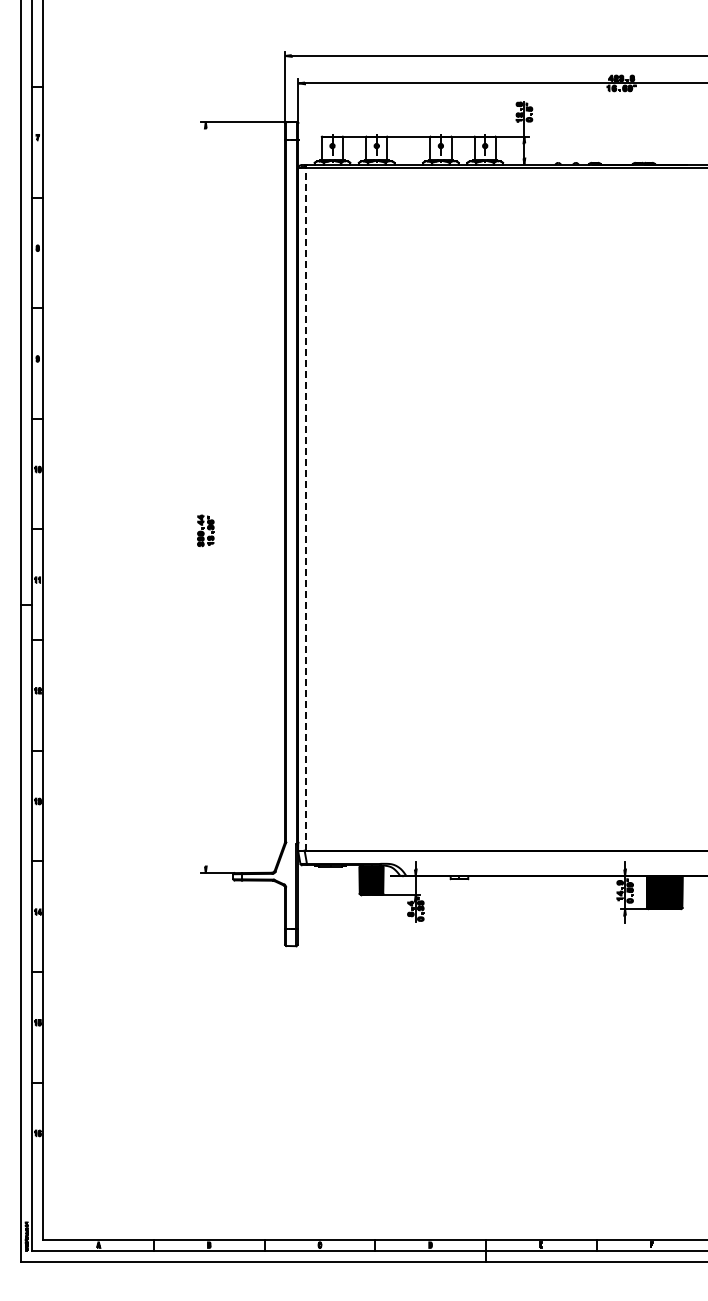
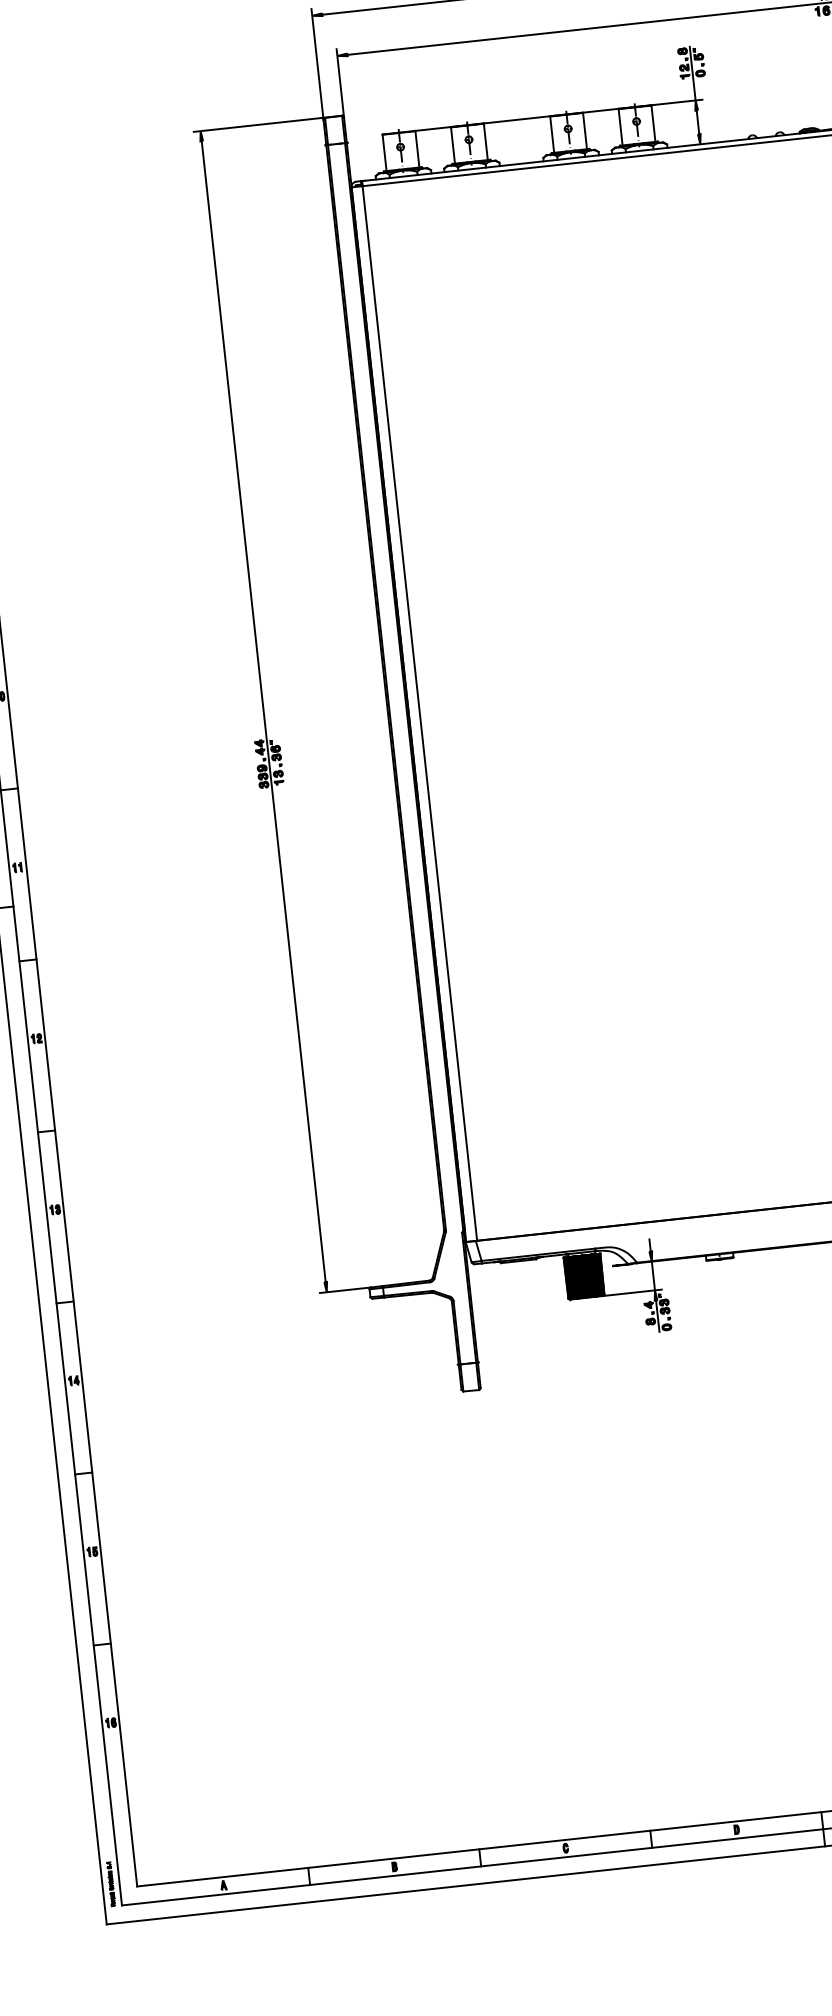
line: (205, 497) -> (263, 711), added
line: (305, 509) -> (419, 713), dashed -> solid

